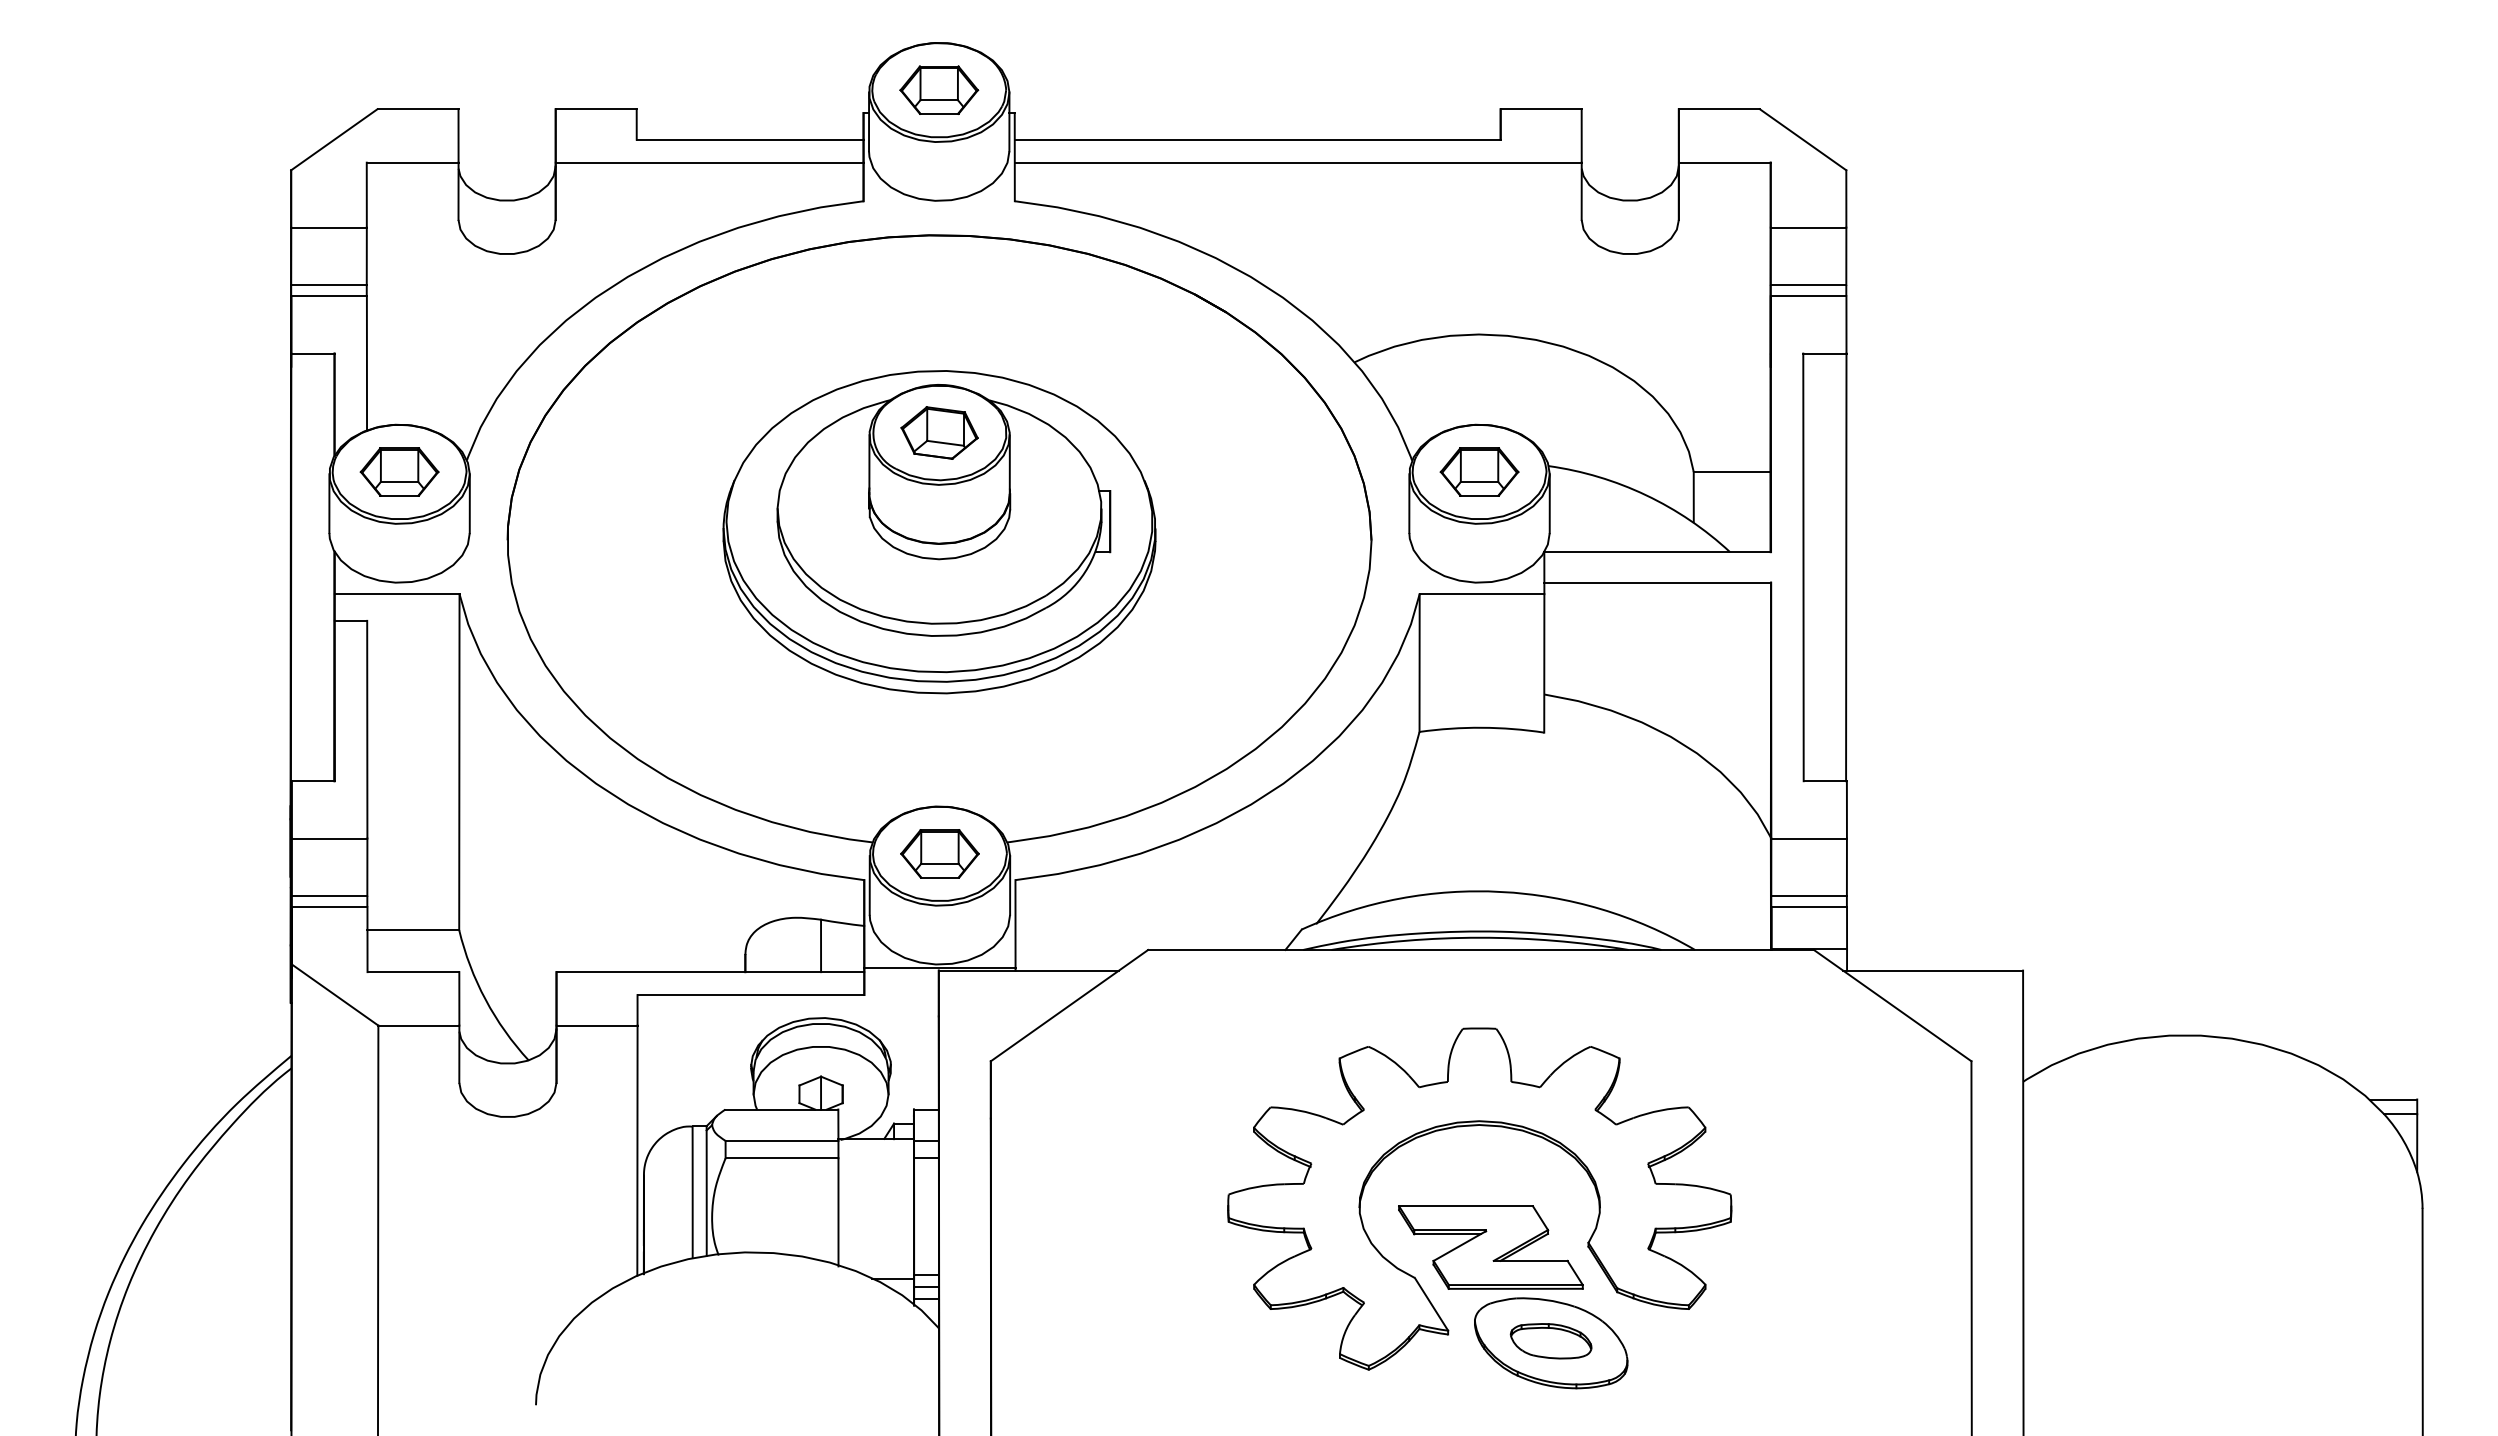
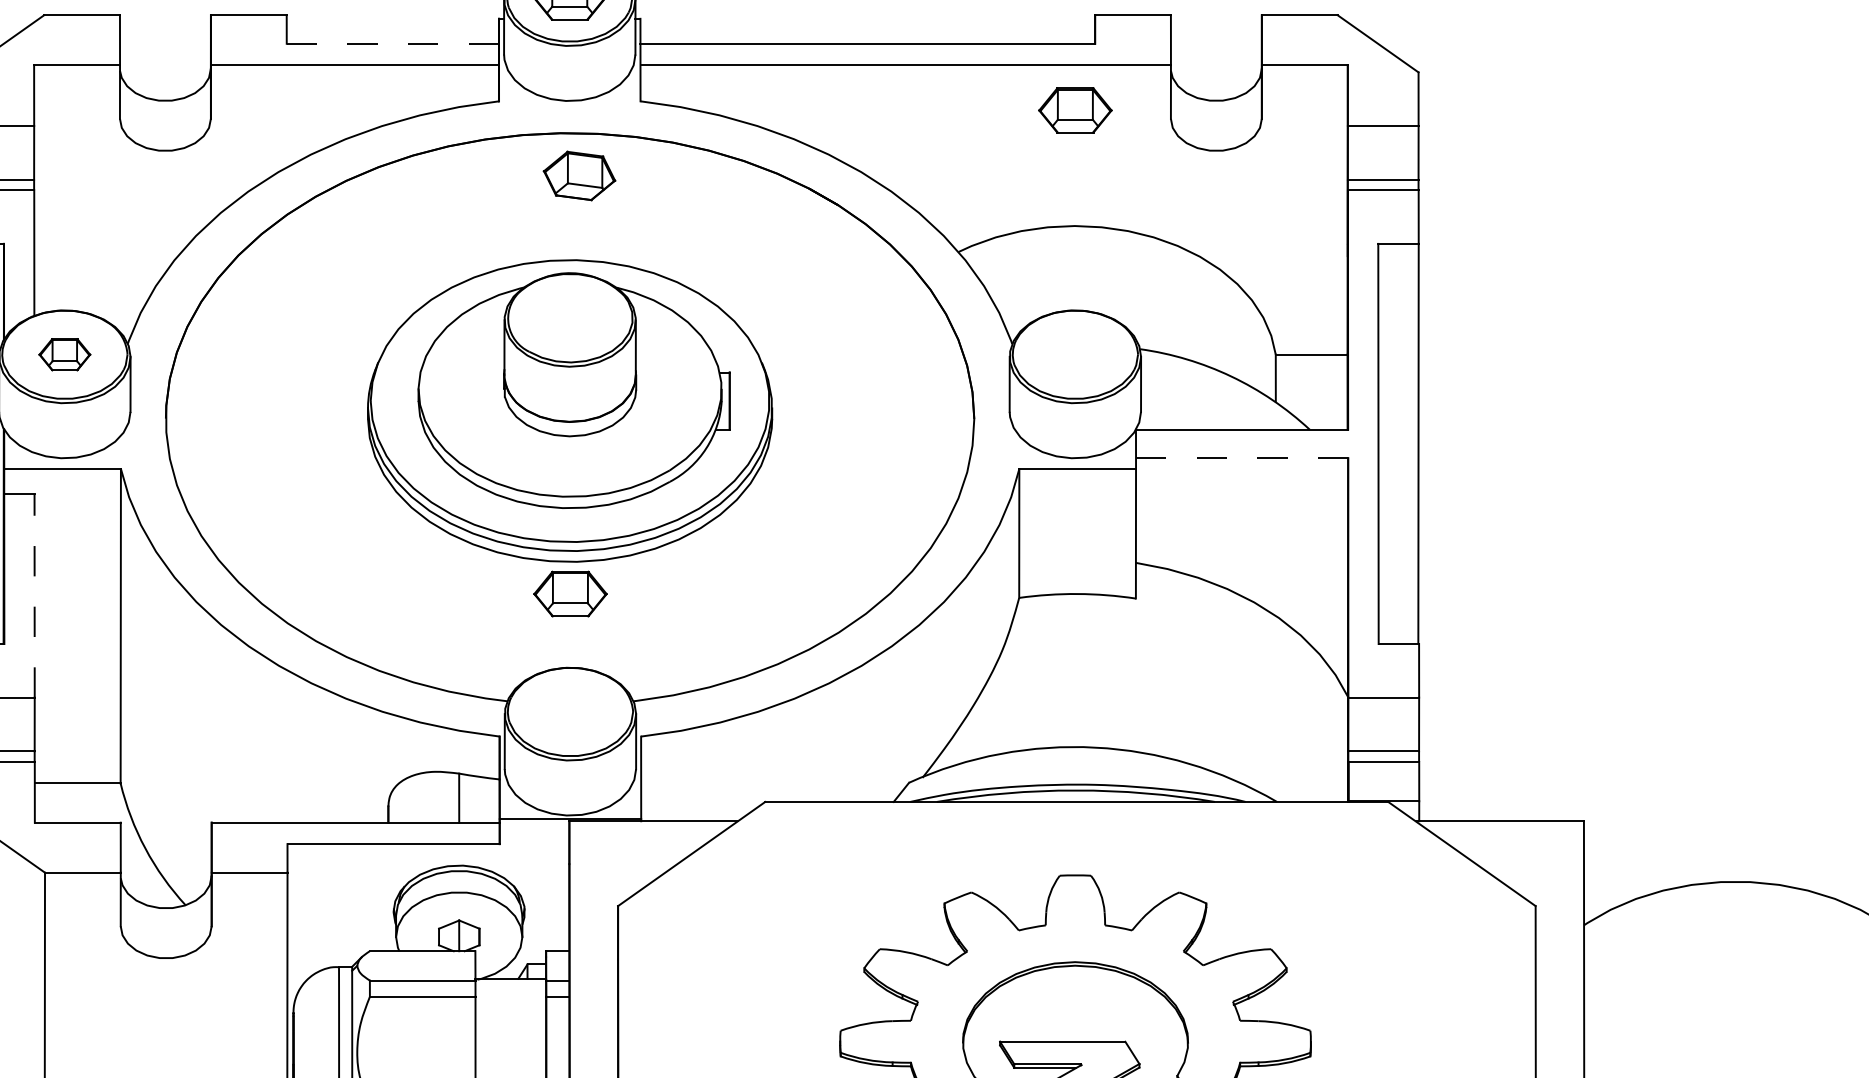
line: (750, 139) -> (393, 43), solid -> dashed
part: (939, 432) -> (579, 175), moved
part: (399, 471) -> (64, 354), size x0.7
part: (1479, 471) -> (1075, 110), moved
line: (1658, 582) -> (1242, 458), solid -> dashed
line: (367, 729) -> (34, 595), solid -> dashed
part: (939, 853) -> (570, 593), moved

